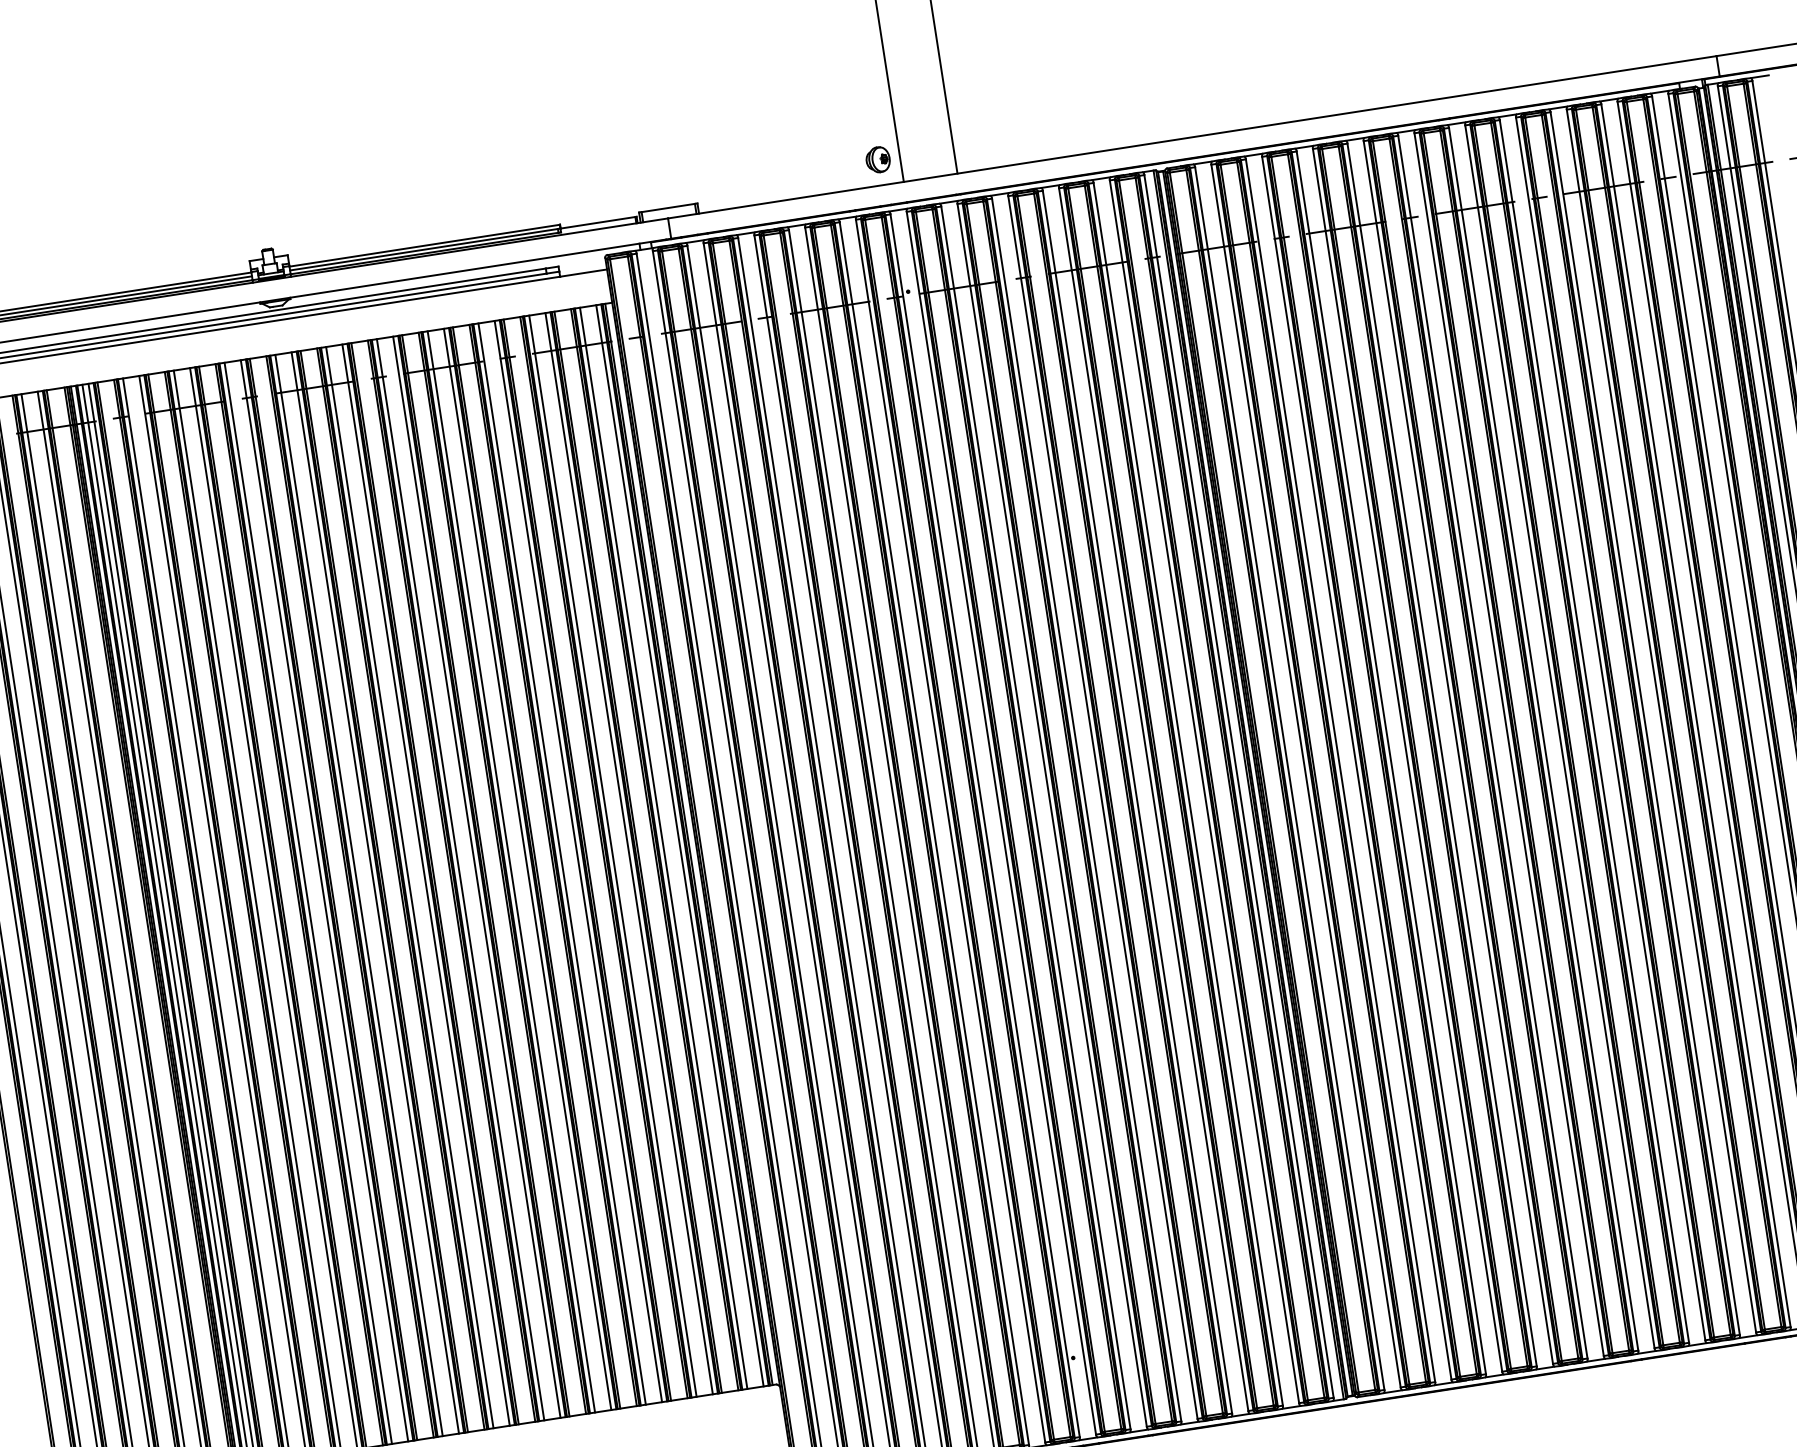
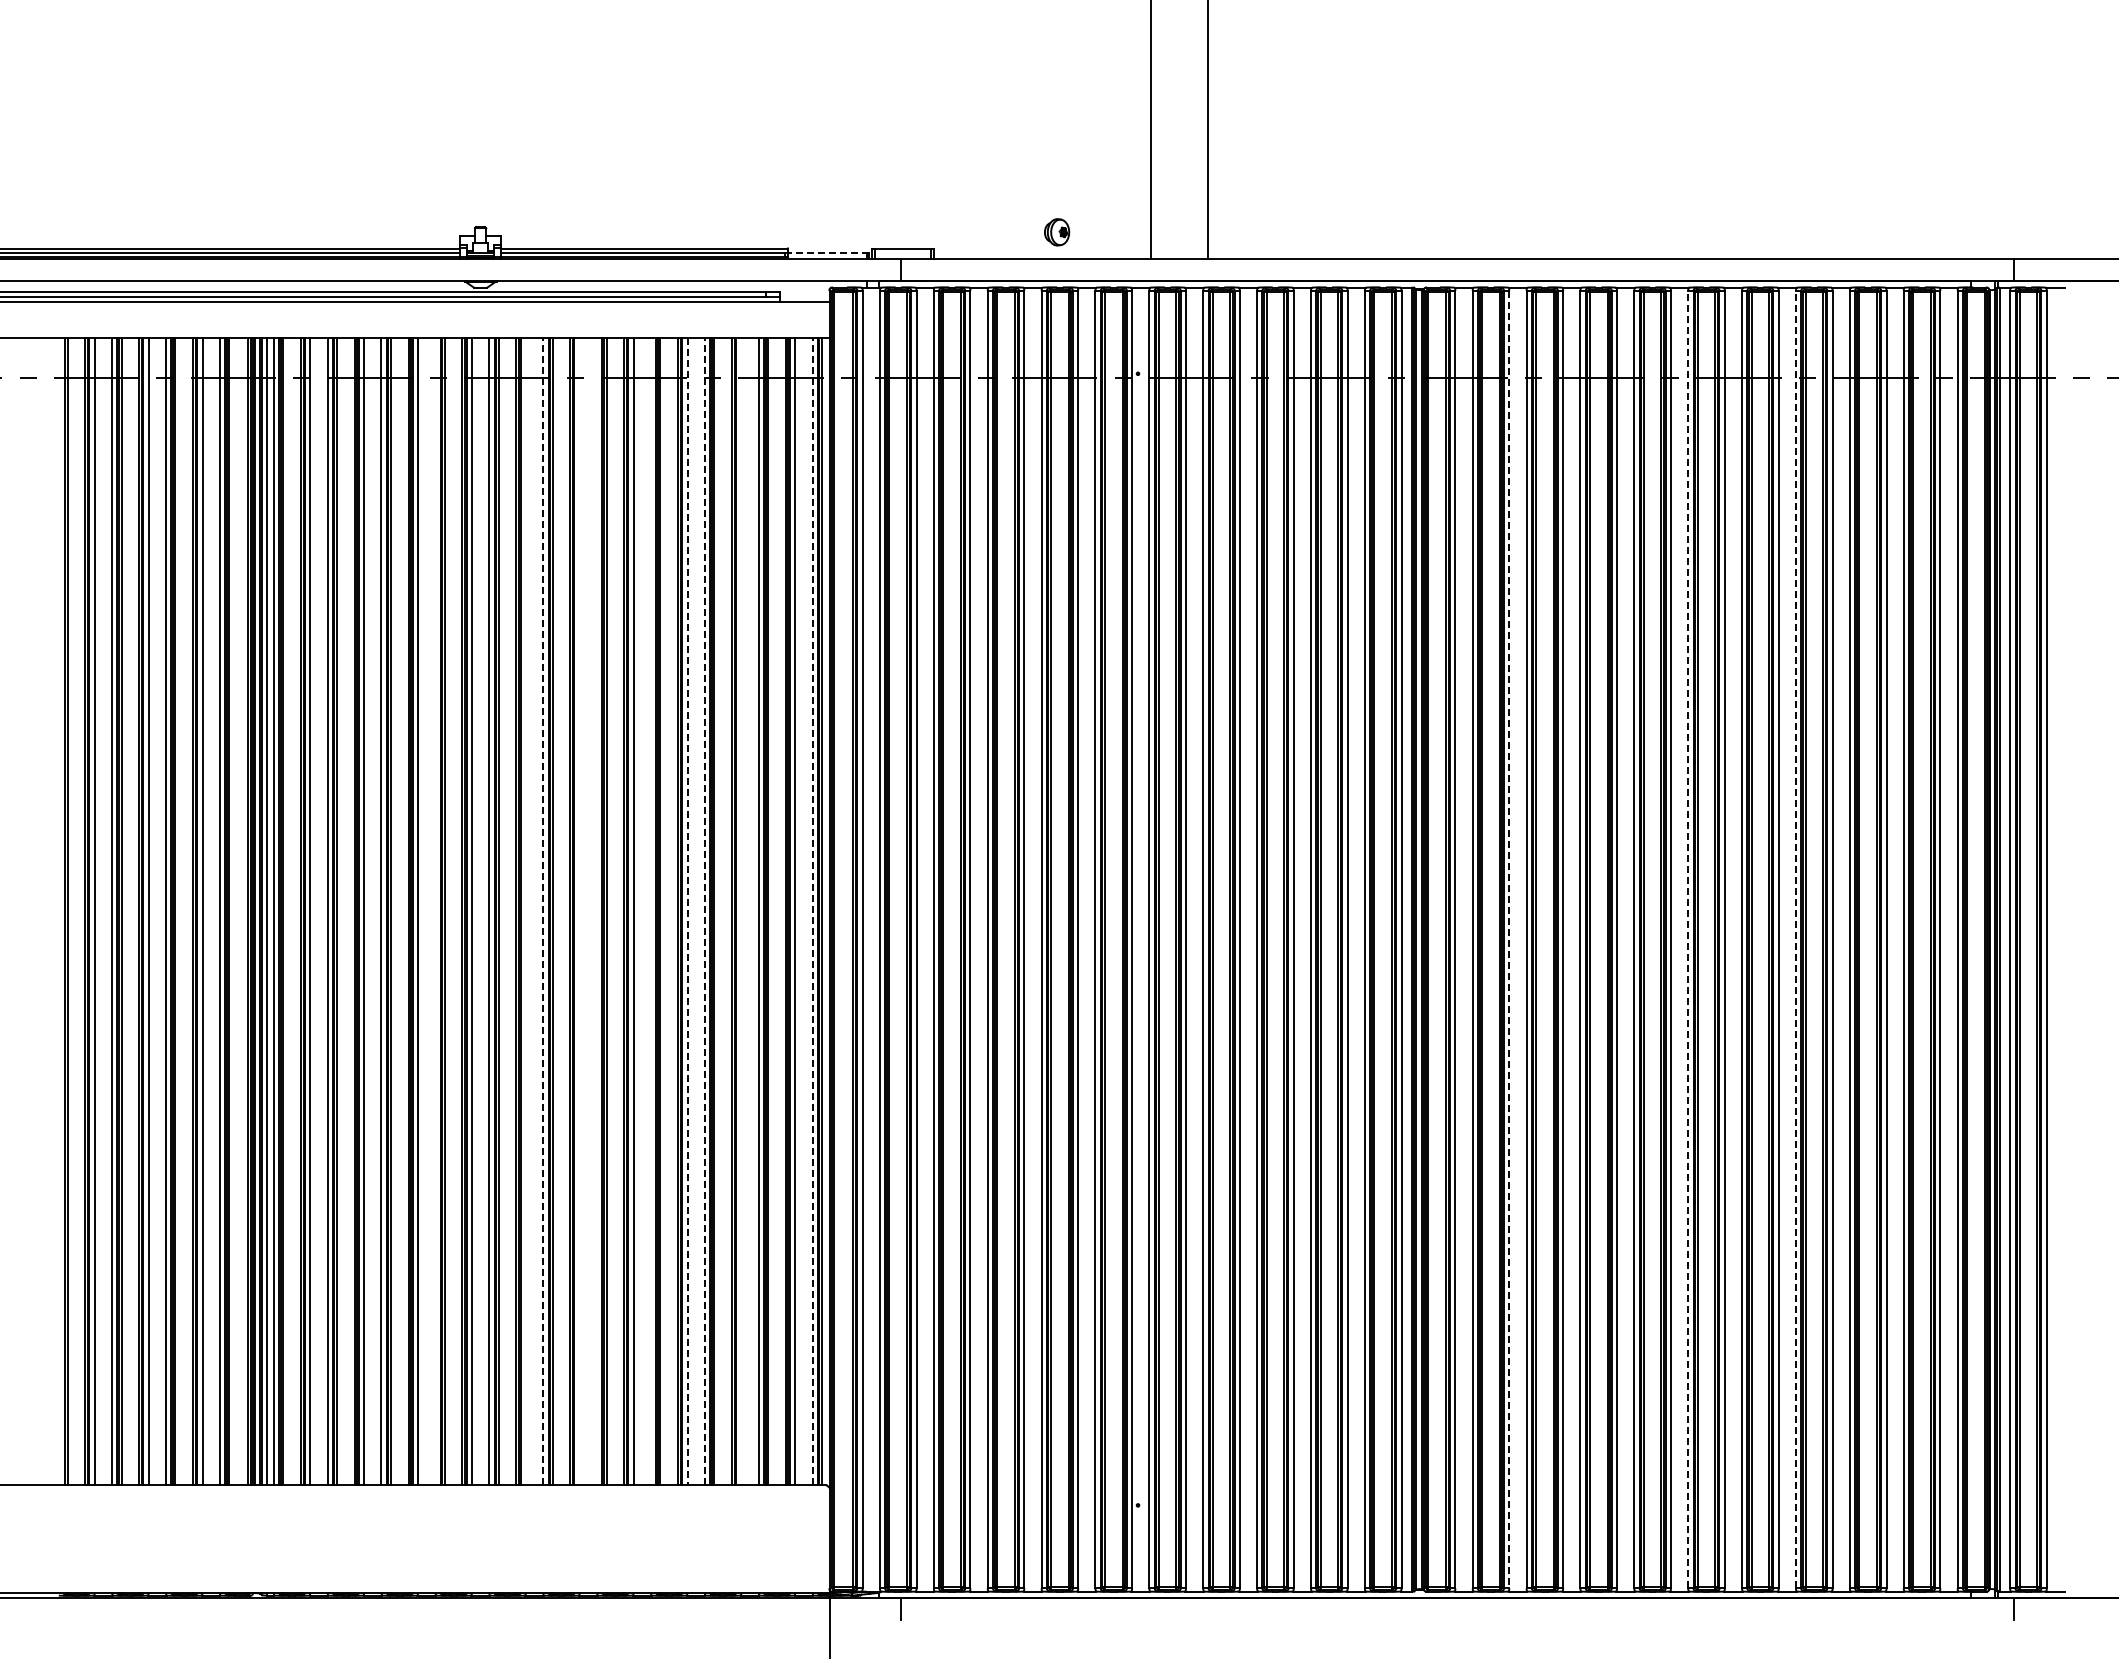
part: (878, 159) -> (1057, 232), moved
line: (597, 222) -> (827, 252), solid -> dashed
line: (1610, 728) -> (1795, 939), solid -> dashed
line: (1509, 744) -> (1688, 939), solid -> dashed
line: (1340, 770) -> (1509, 939), solid -> dashed
line: (679, 845) -> (812, 911), solid -> dashed
line: (612, 856) -> (741, 911), removed
line: (578, 861) -> (704, 911), solid -> dashed
line: (562, 864) -> (687, 911), solid -> dashed
line: (527, 869) -> (650, 911), removed
line: (477, 877) -> (597, 911), removed
line: (460, 879) -> (579, 911), removed
line: (426, 885) -> (543, 911), solid -> dashed
line: (409, 887) -> (525, 911), removed
line: (324, 900) -> (435, 911), removed

